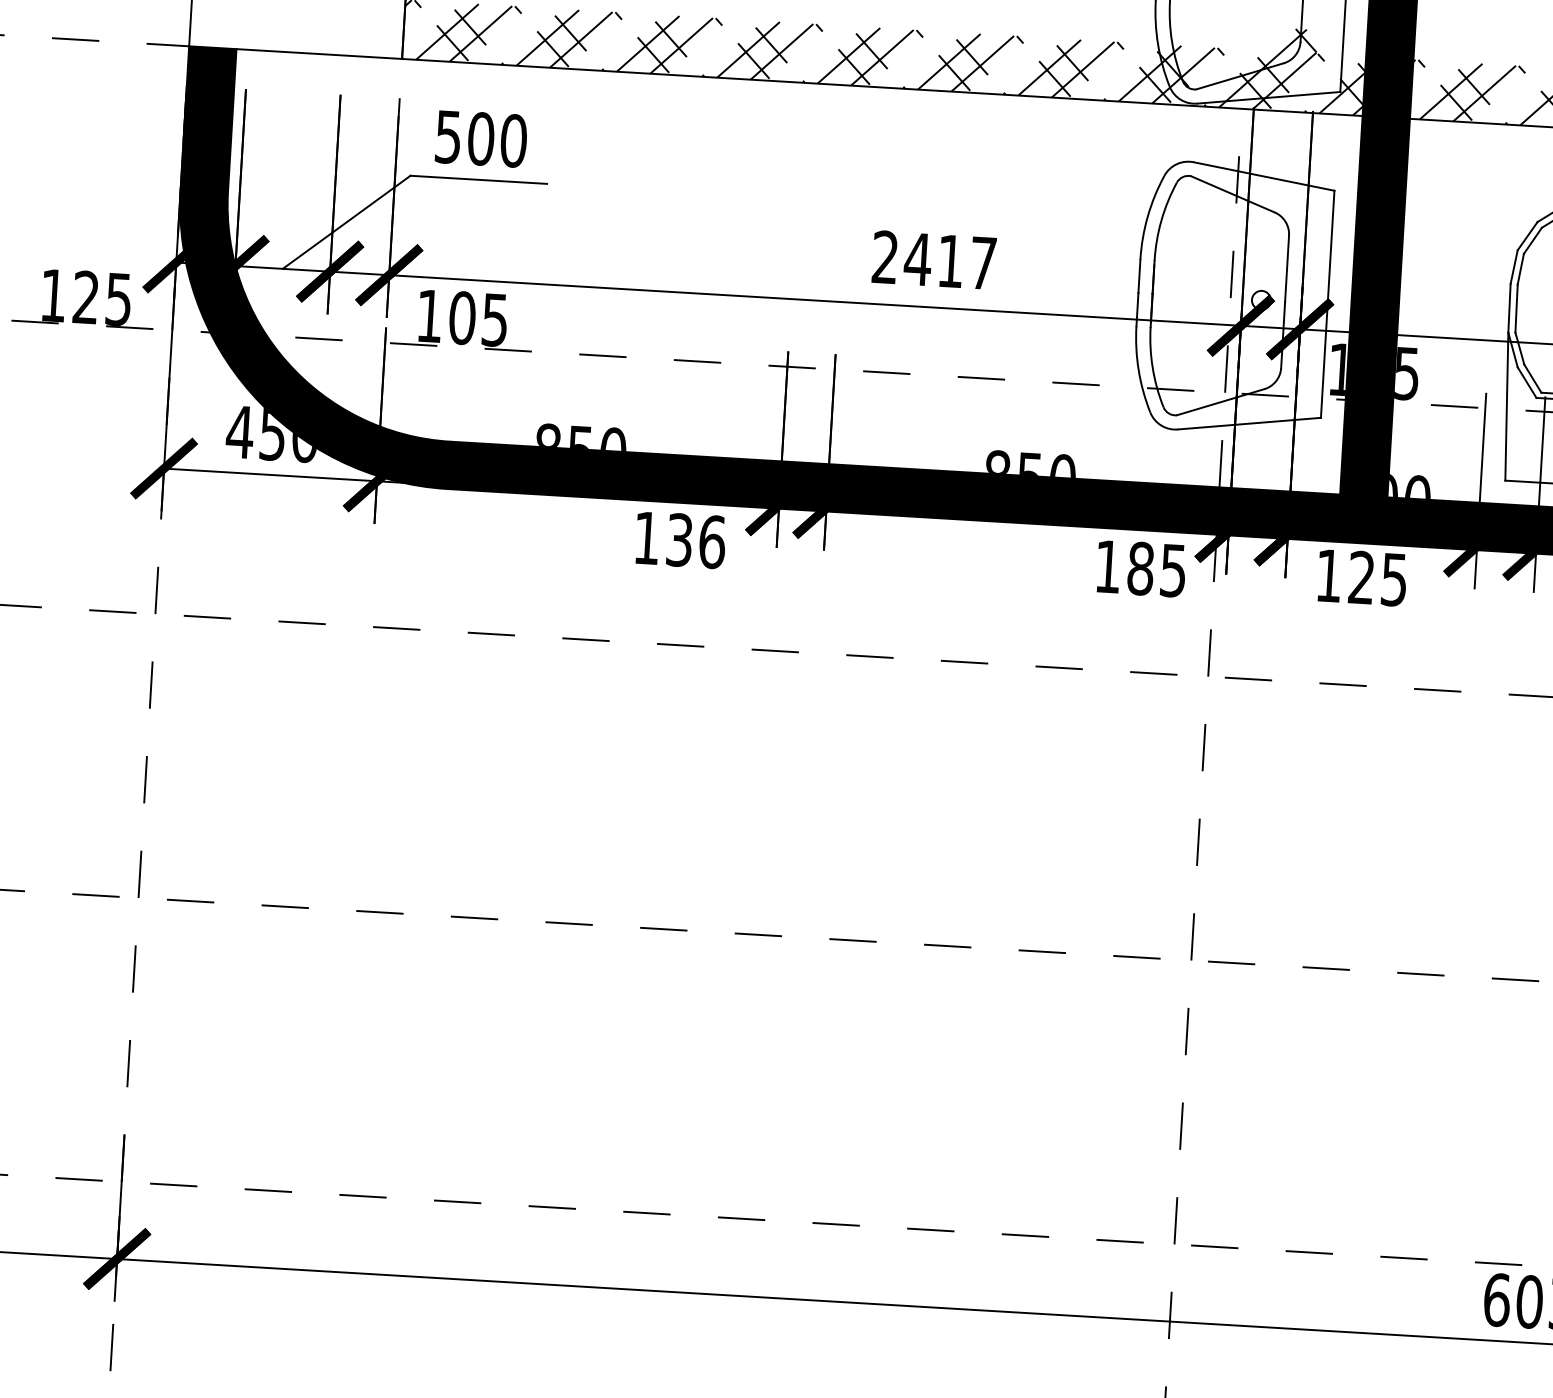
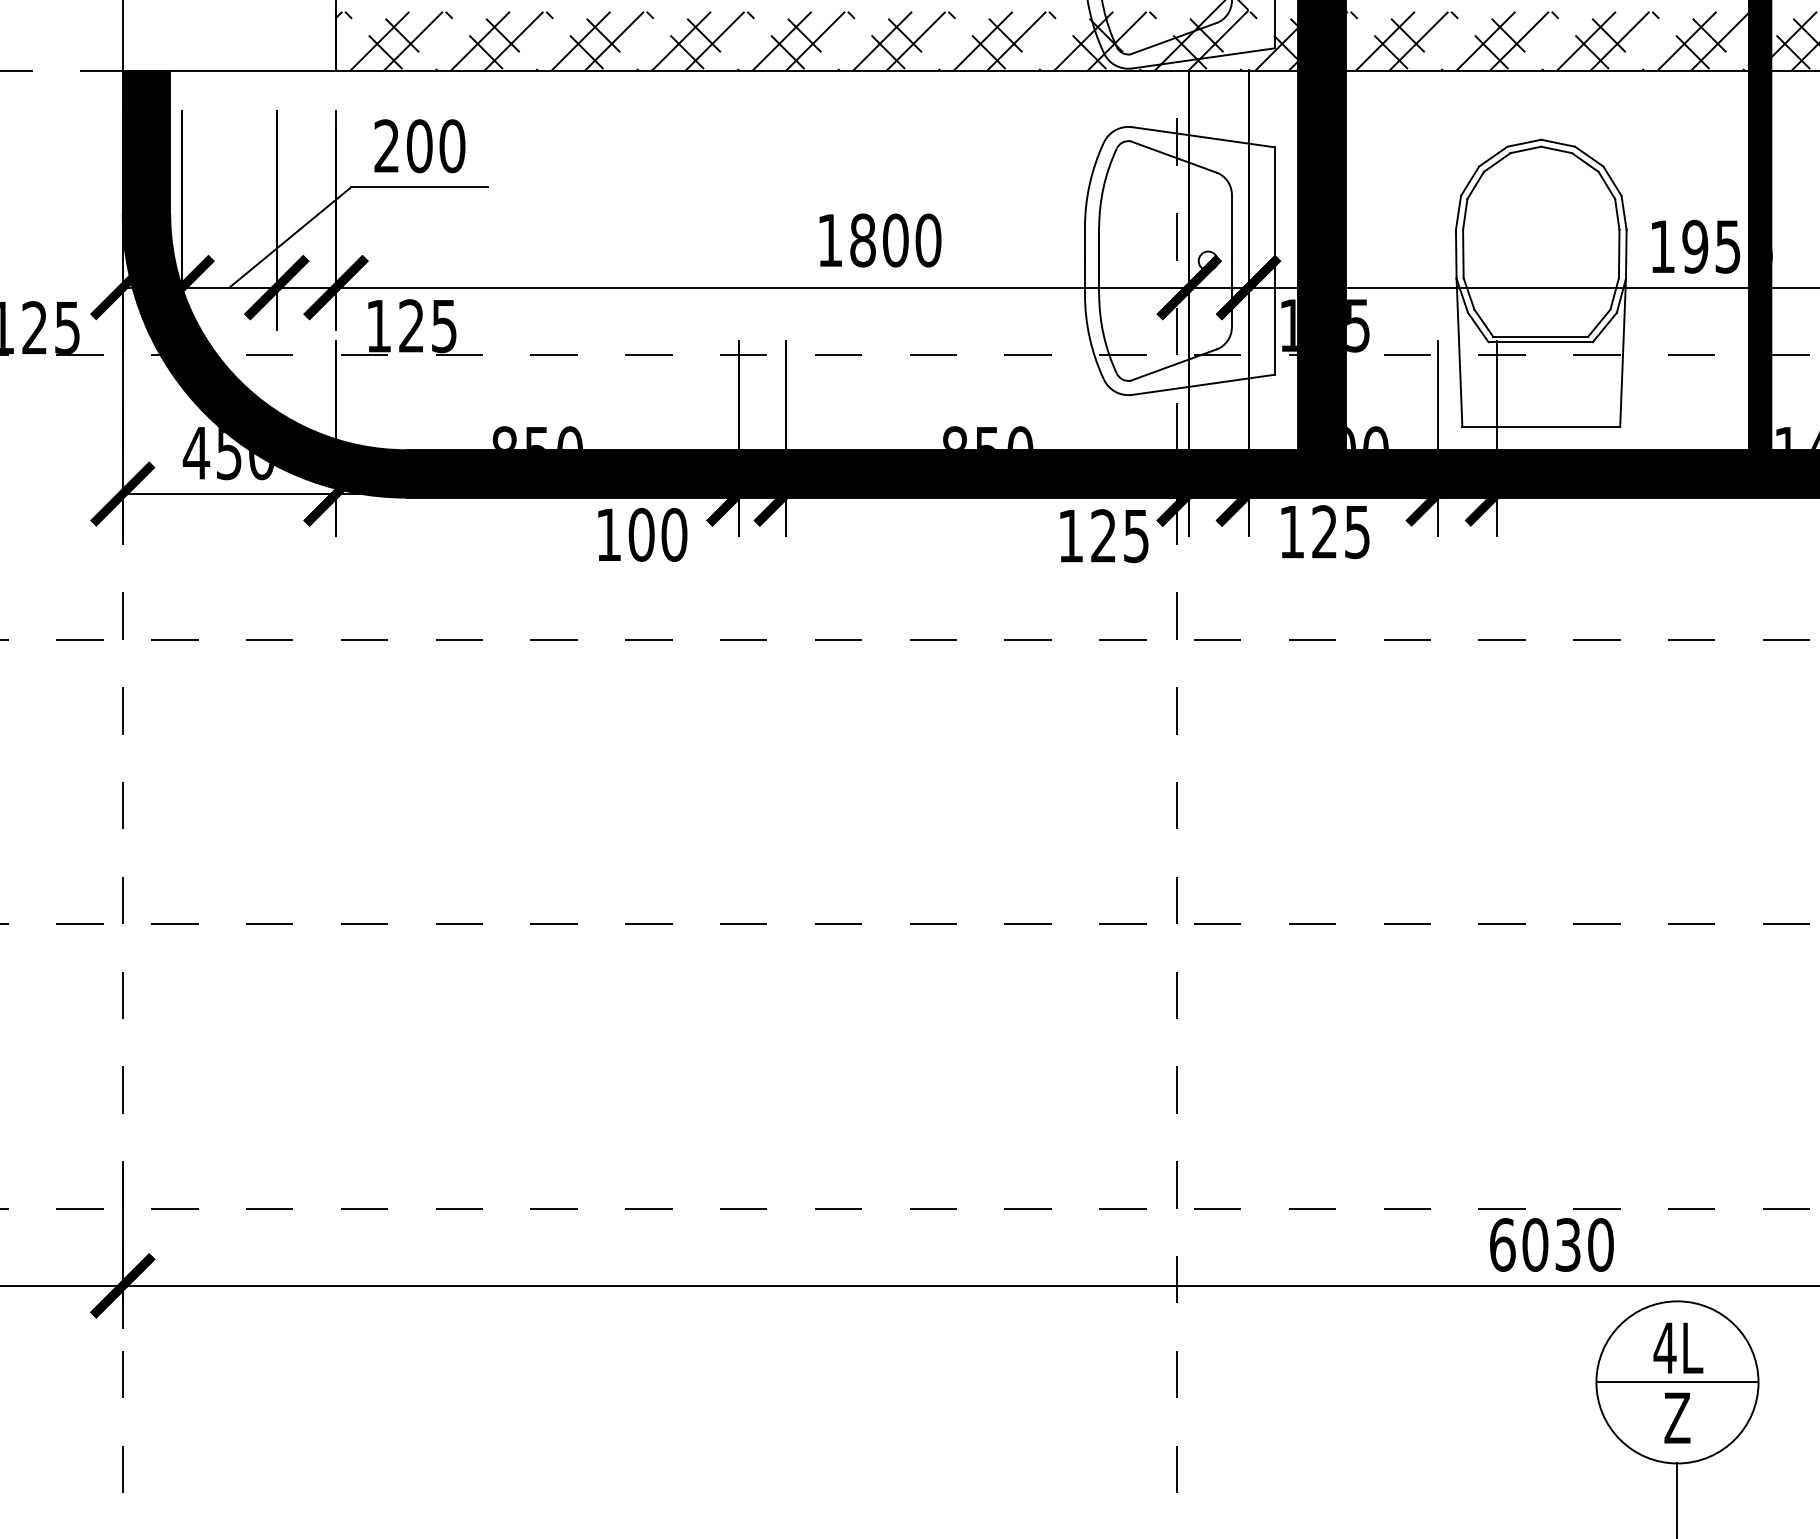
text: (447, 137) -> (386, 146), 500 -> 200
text: (934, 260) -> (879, 240), 2417 -> 1800
text: (462, 318) -> (411, 326), 105 -> 125
text: (695, 540) -> (657, 534), 136 -> 100
text: (1140, 569) -> (1103, 536), 185 -> 125

